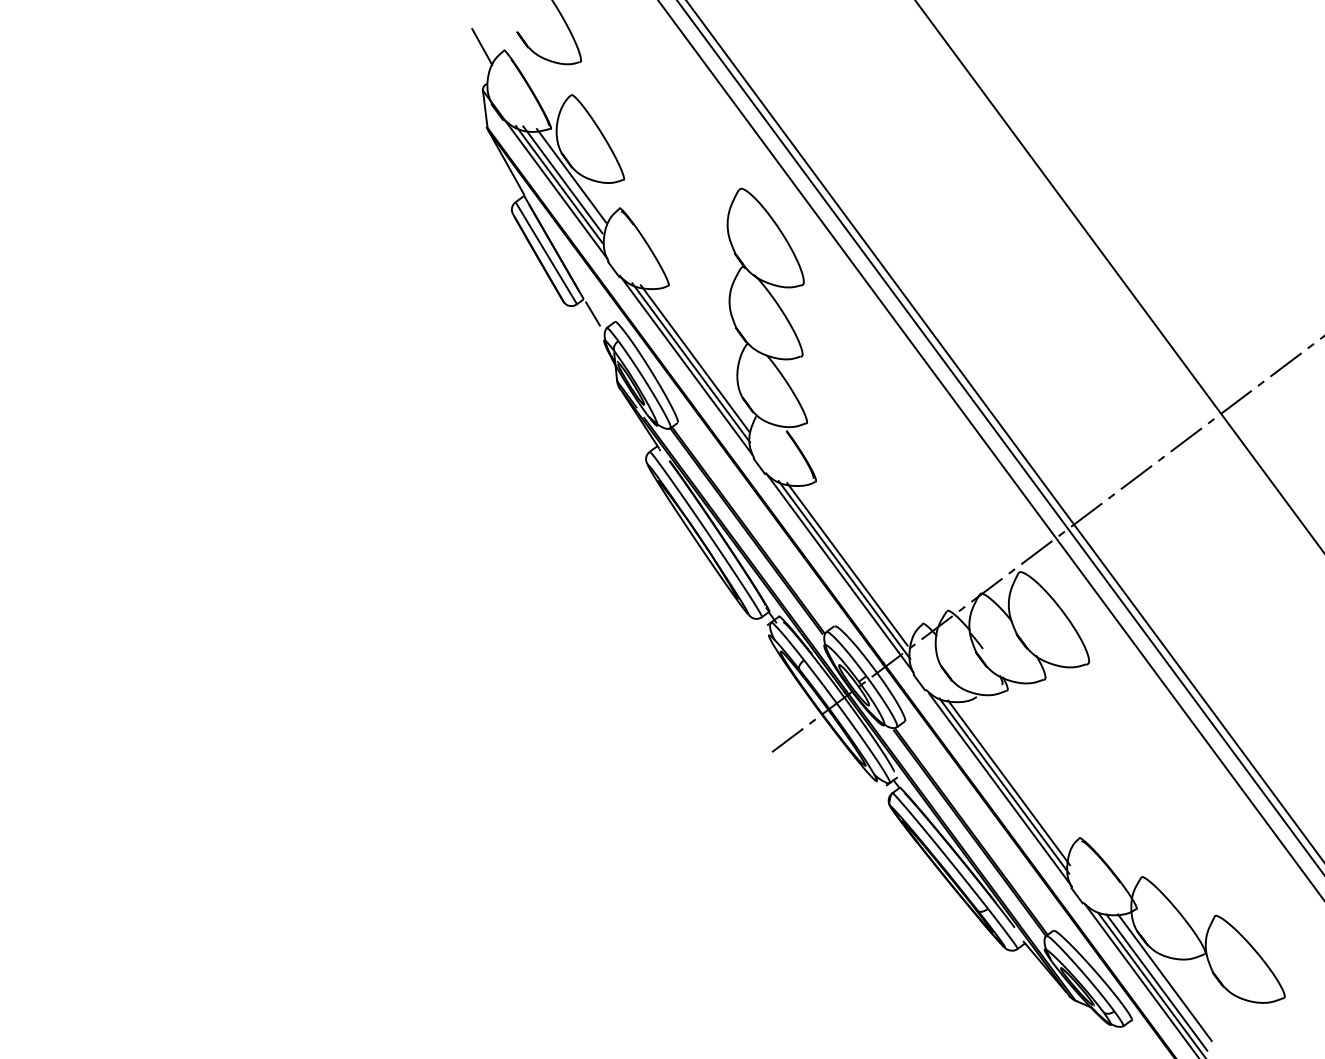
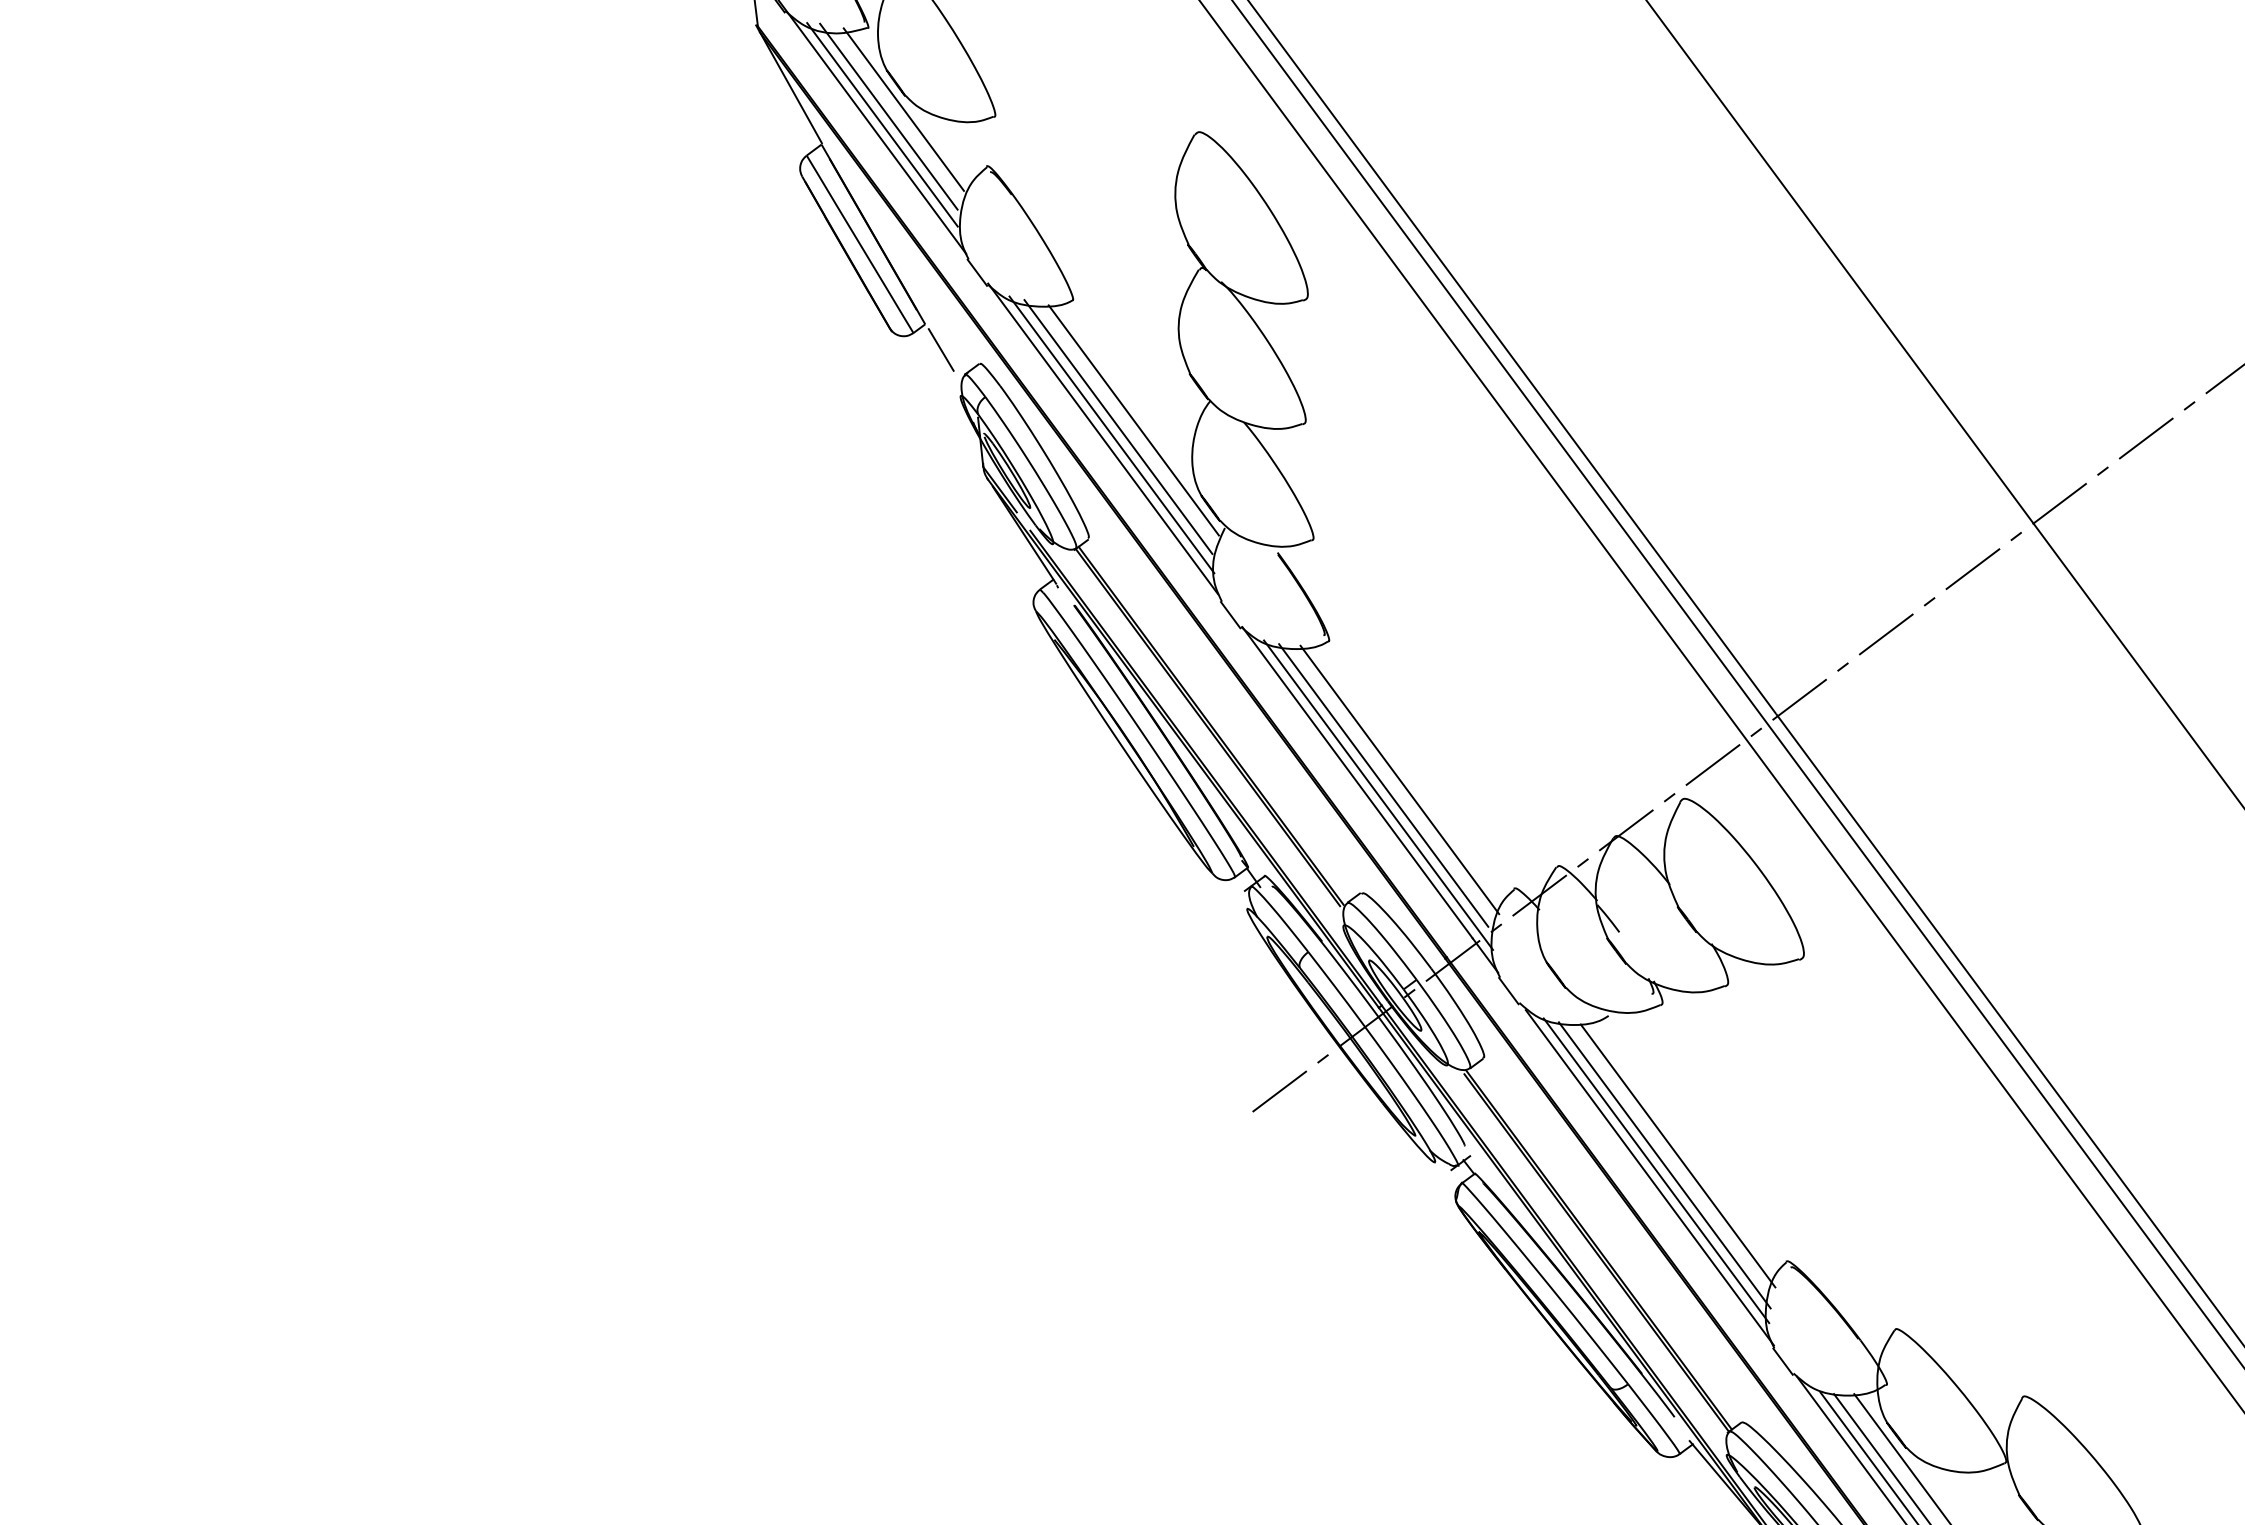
line: (703, 354) -> (1133, 420), added
line: (856, 561) -> (1399, 780), added
line: (1016, 777) -> (1677, 1155), added

